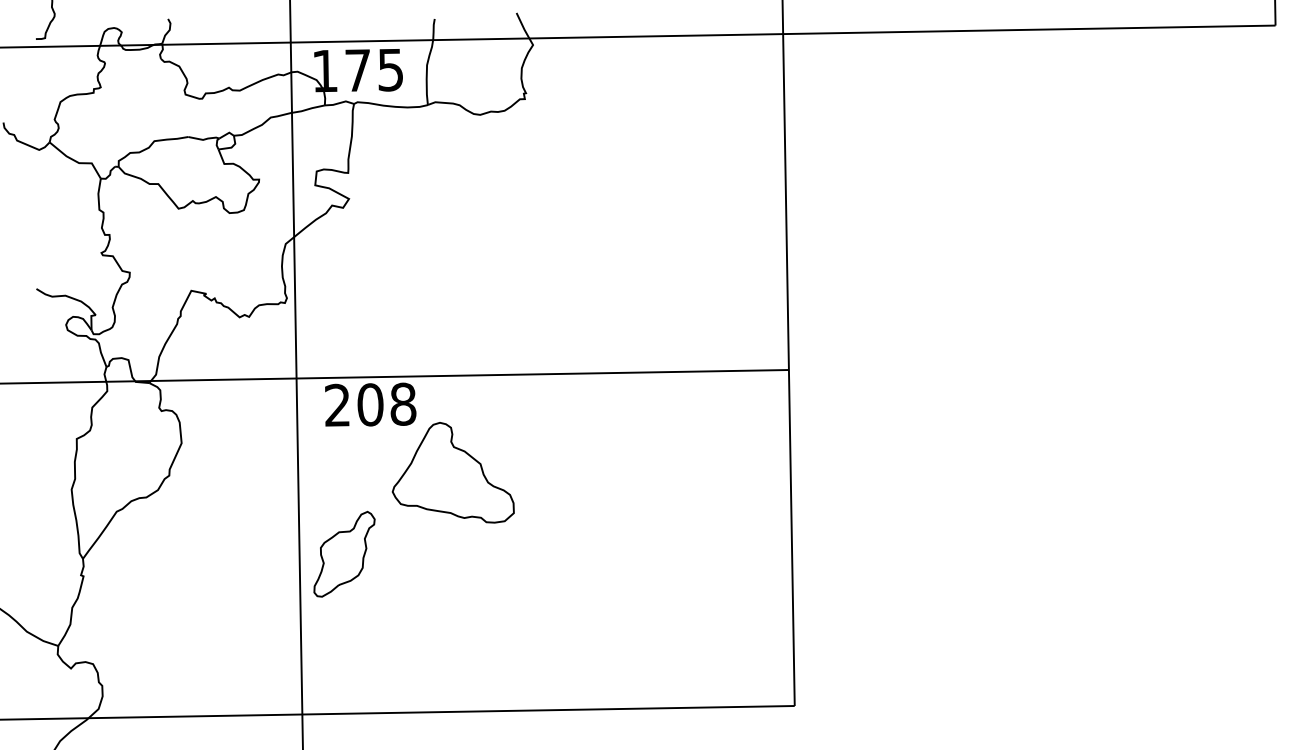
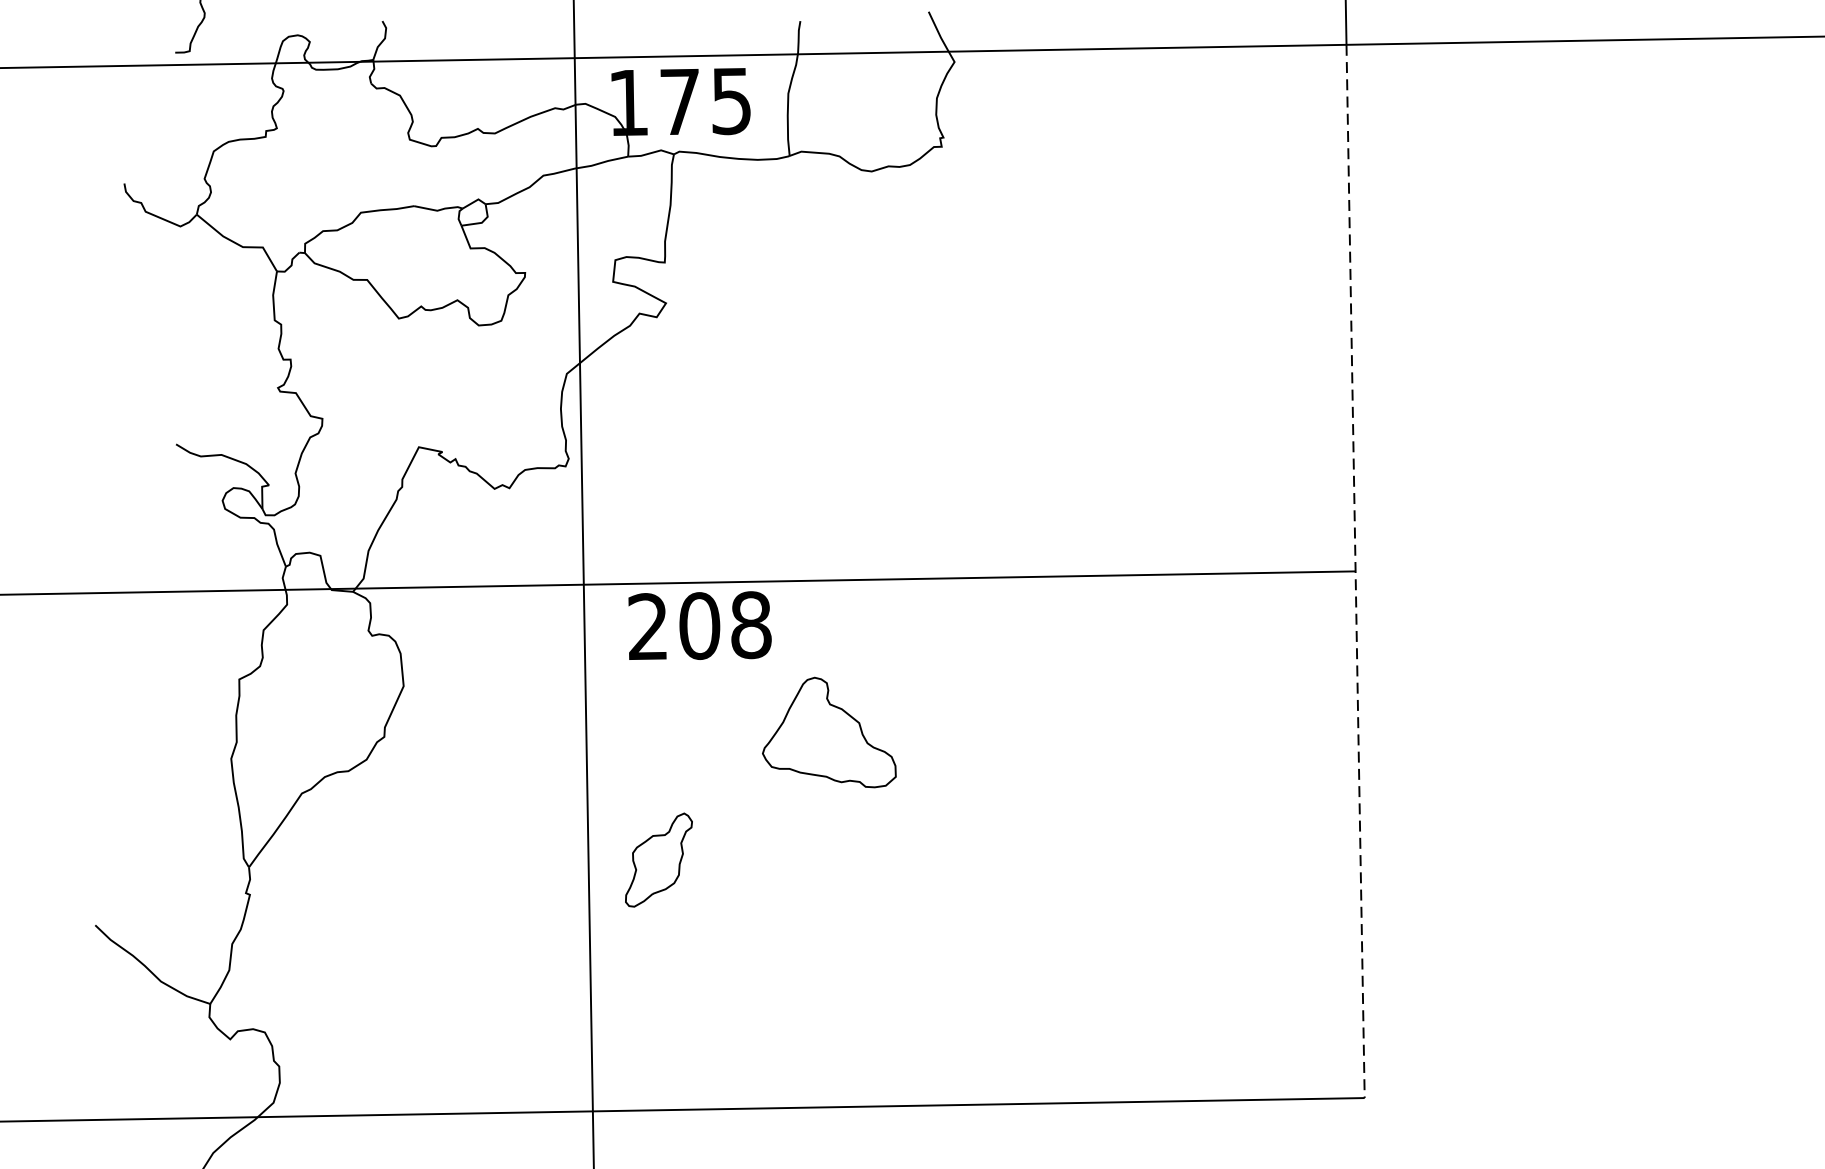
line: (788, 370) -> (1354, 572), solid -> dashed
part: (452, 472) -> (828, 732), size x0.7
part: (344, 553) -> (658, 859), size x0.7

